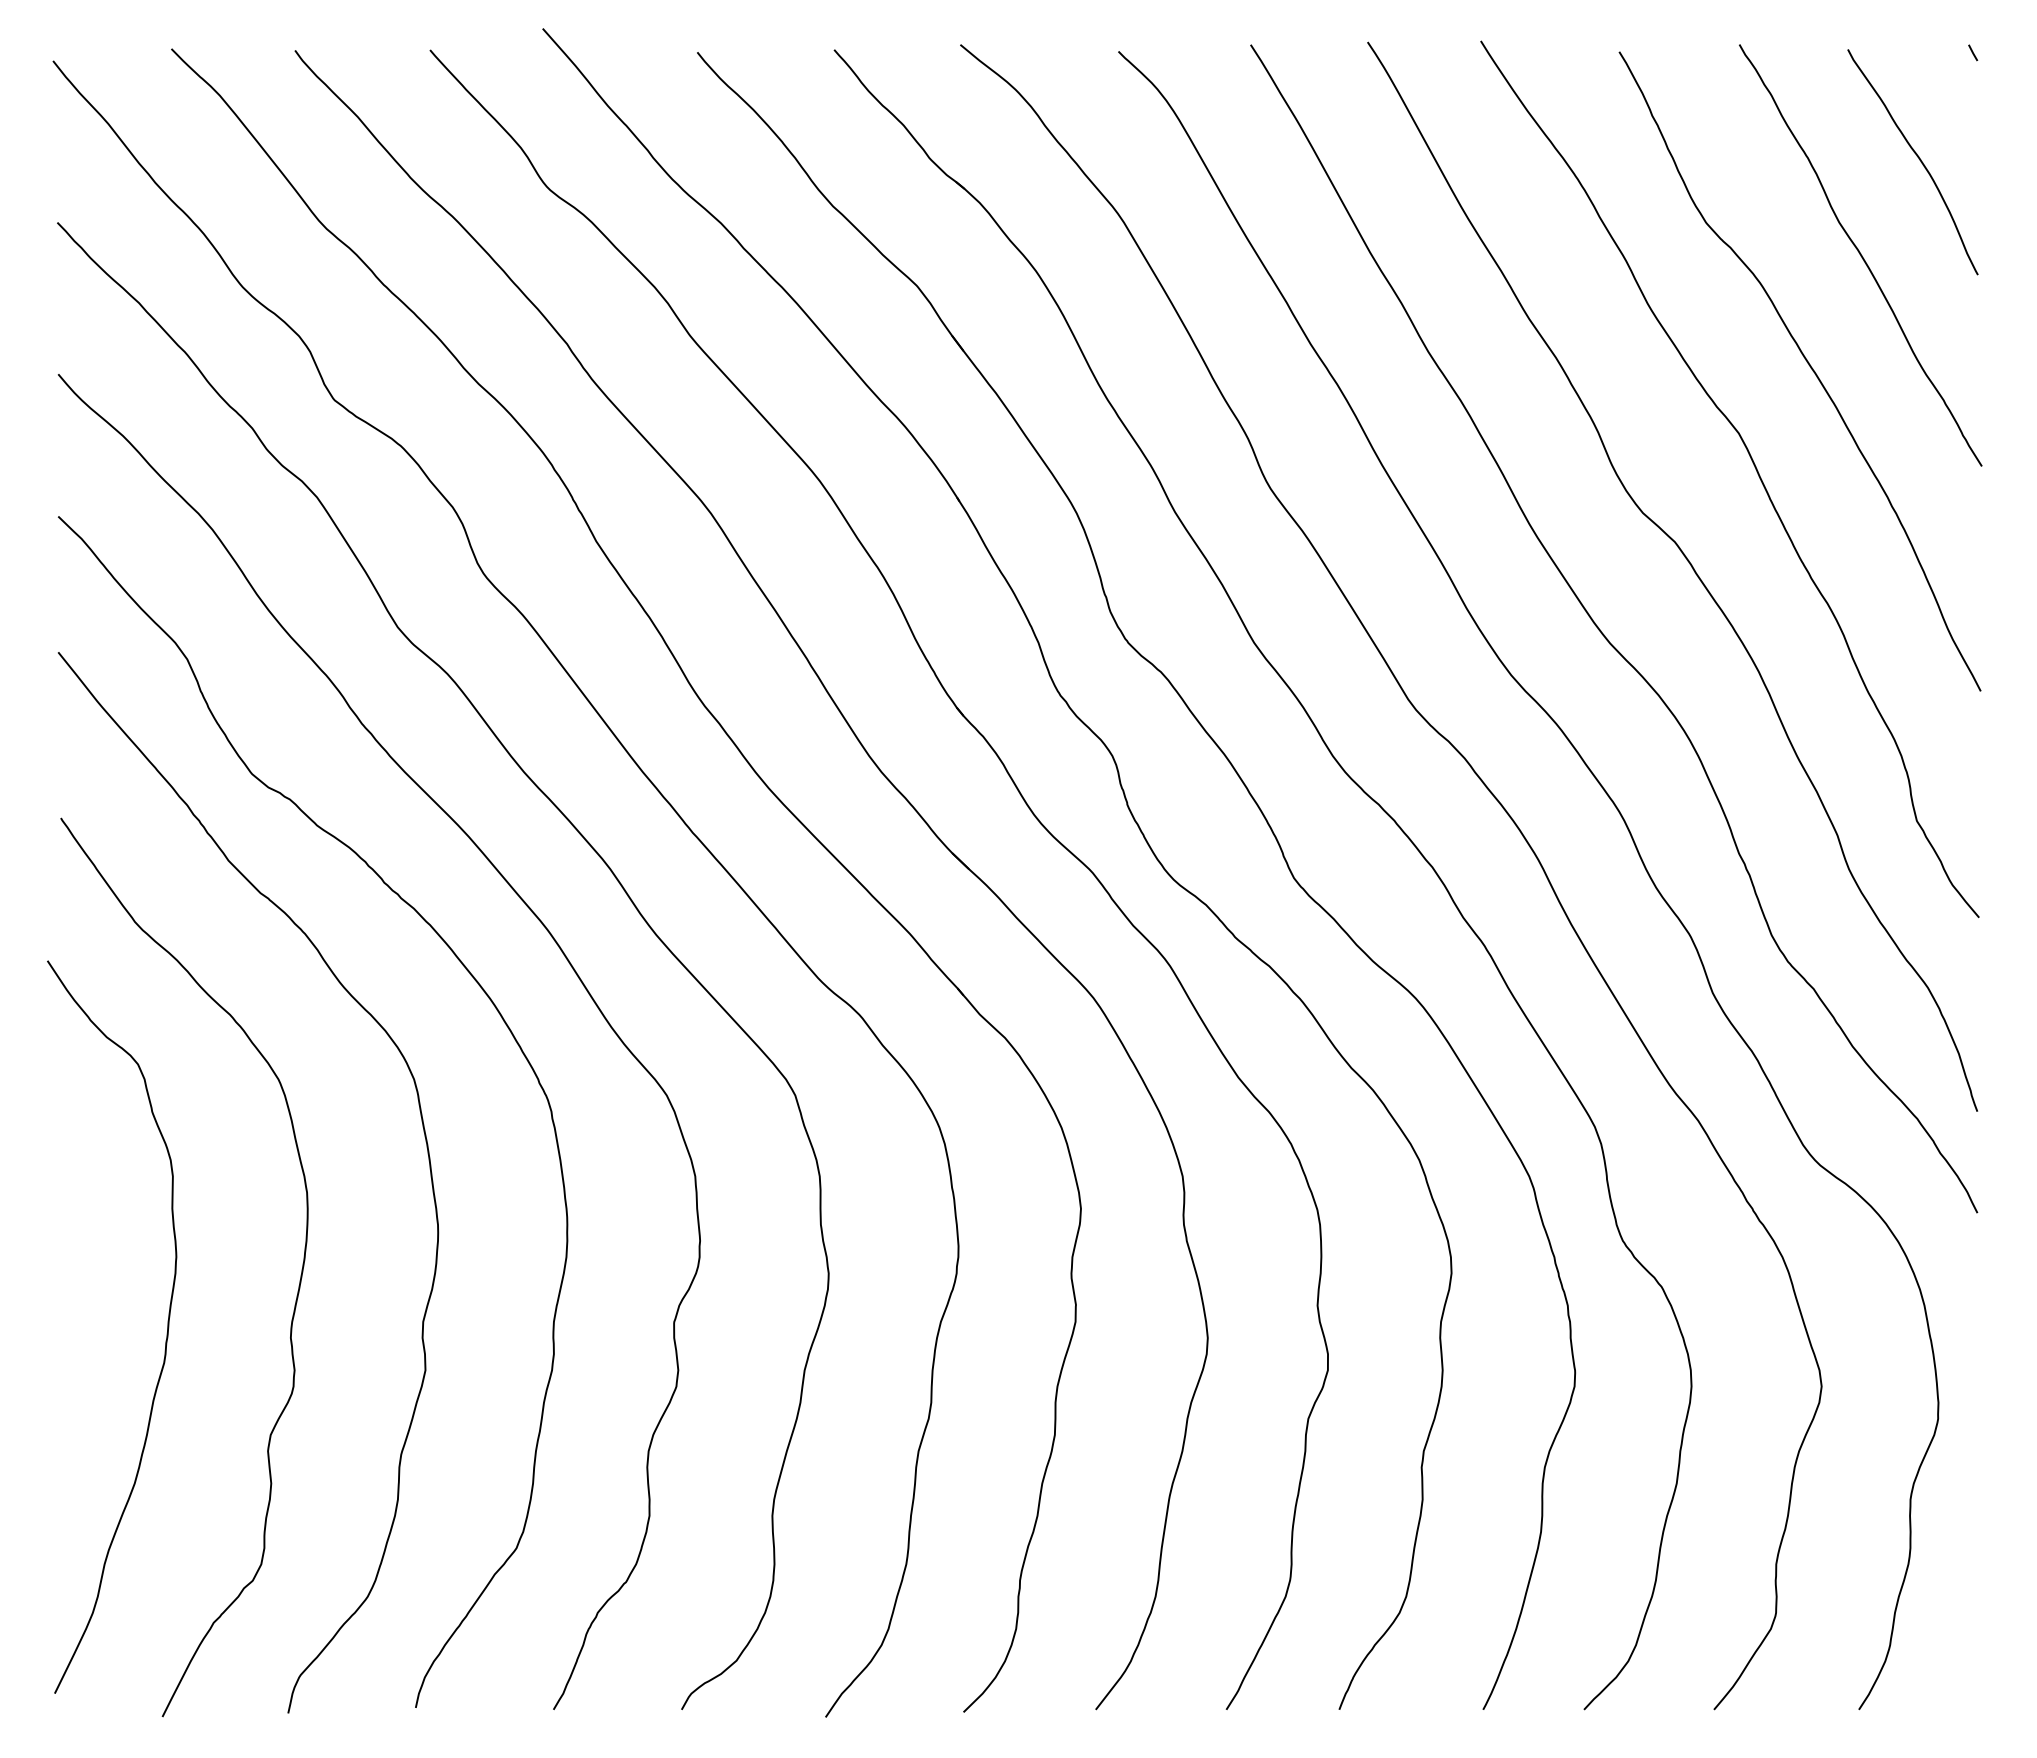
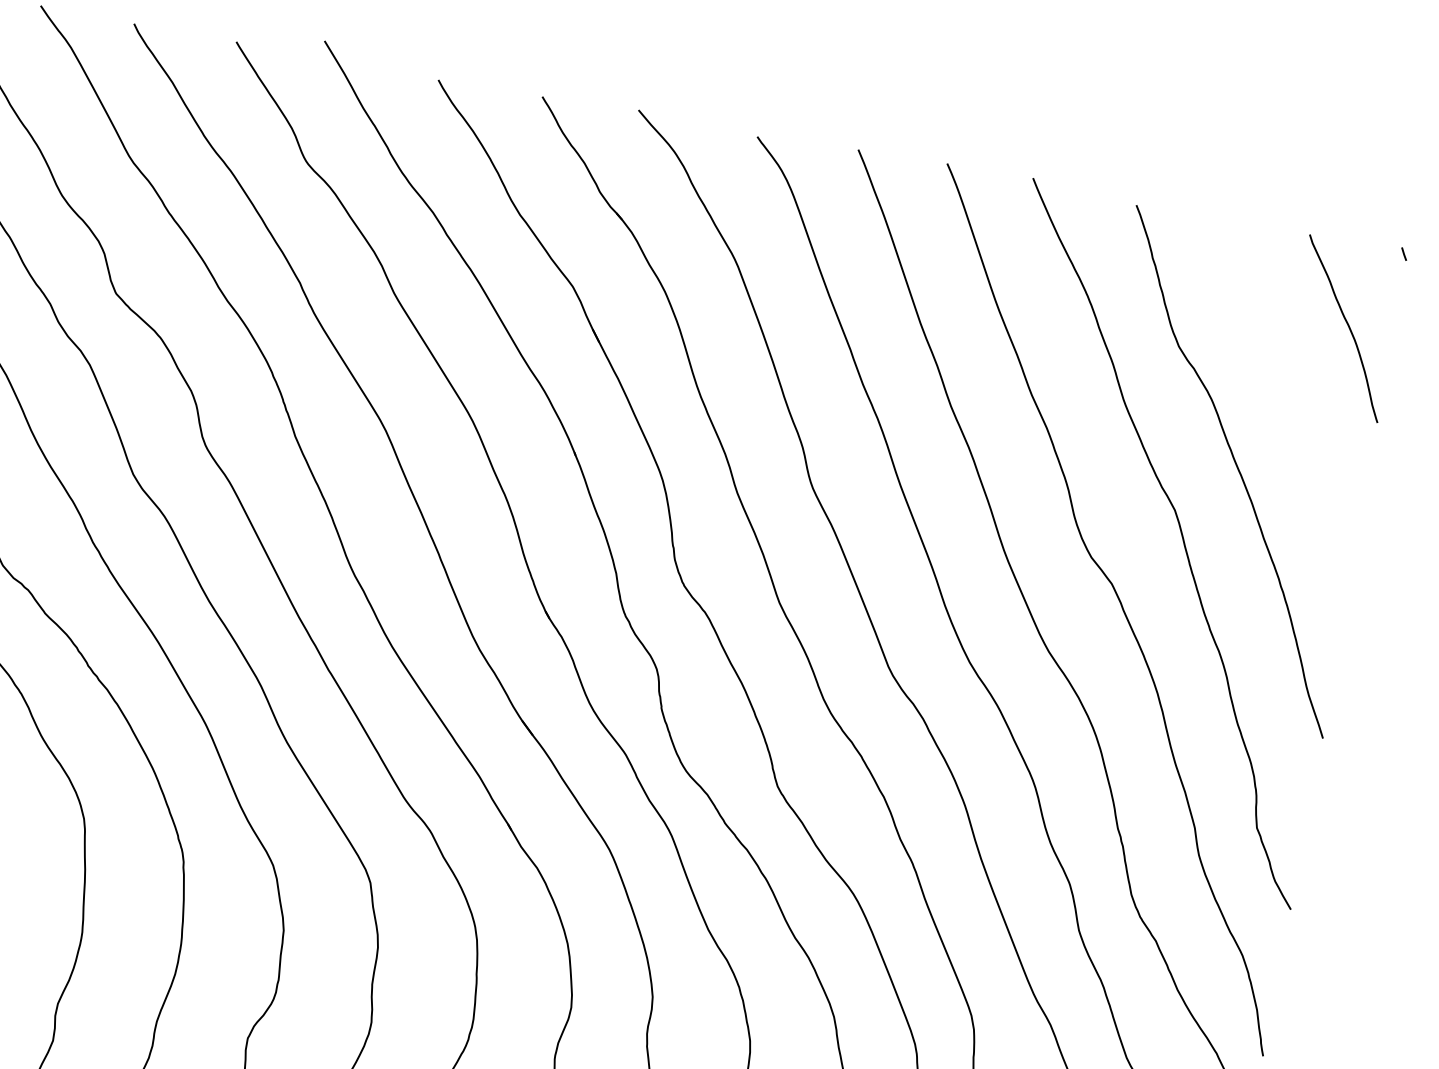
curve: (1860, 255) -> (1291, 392), removed

